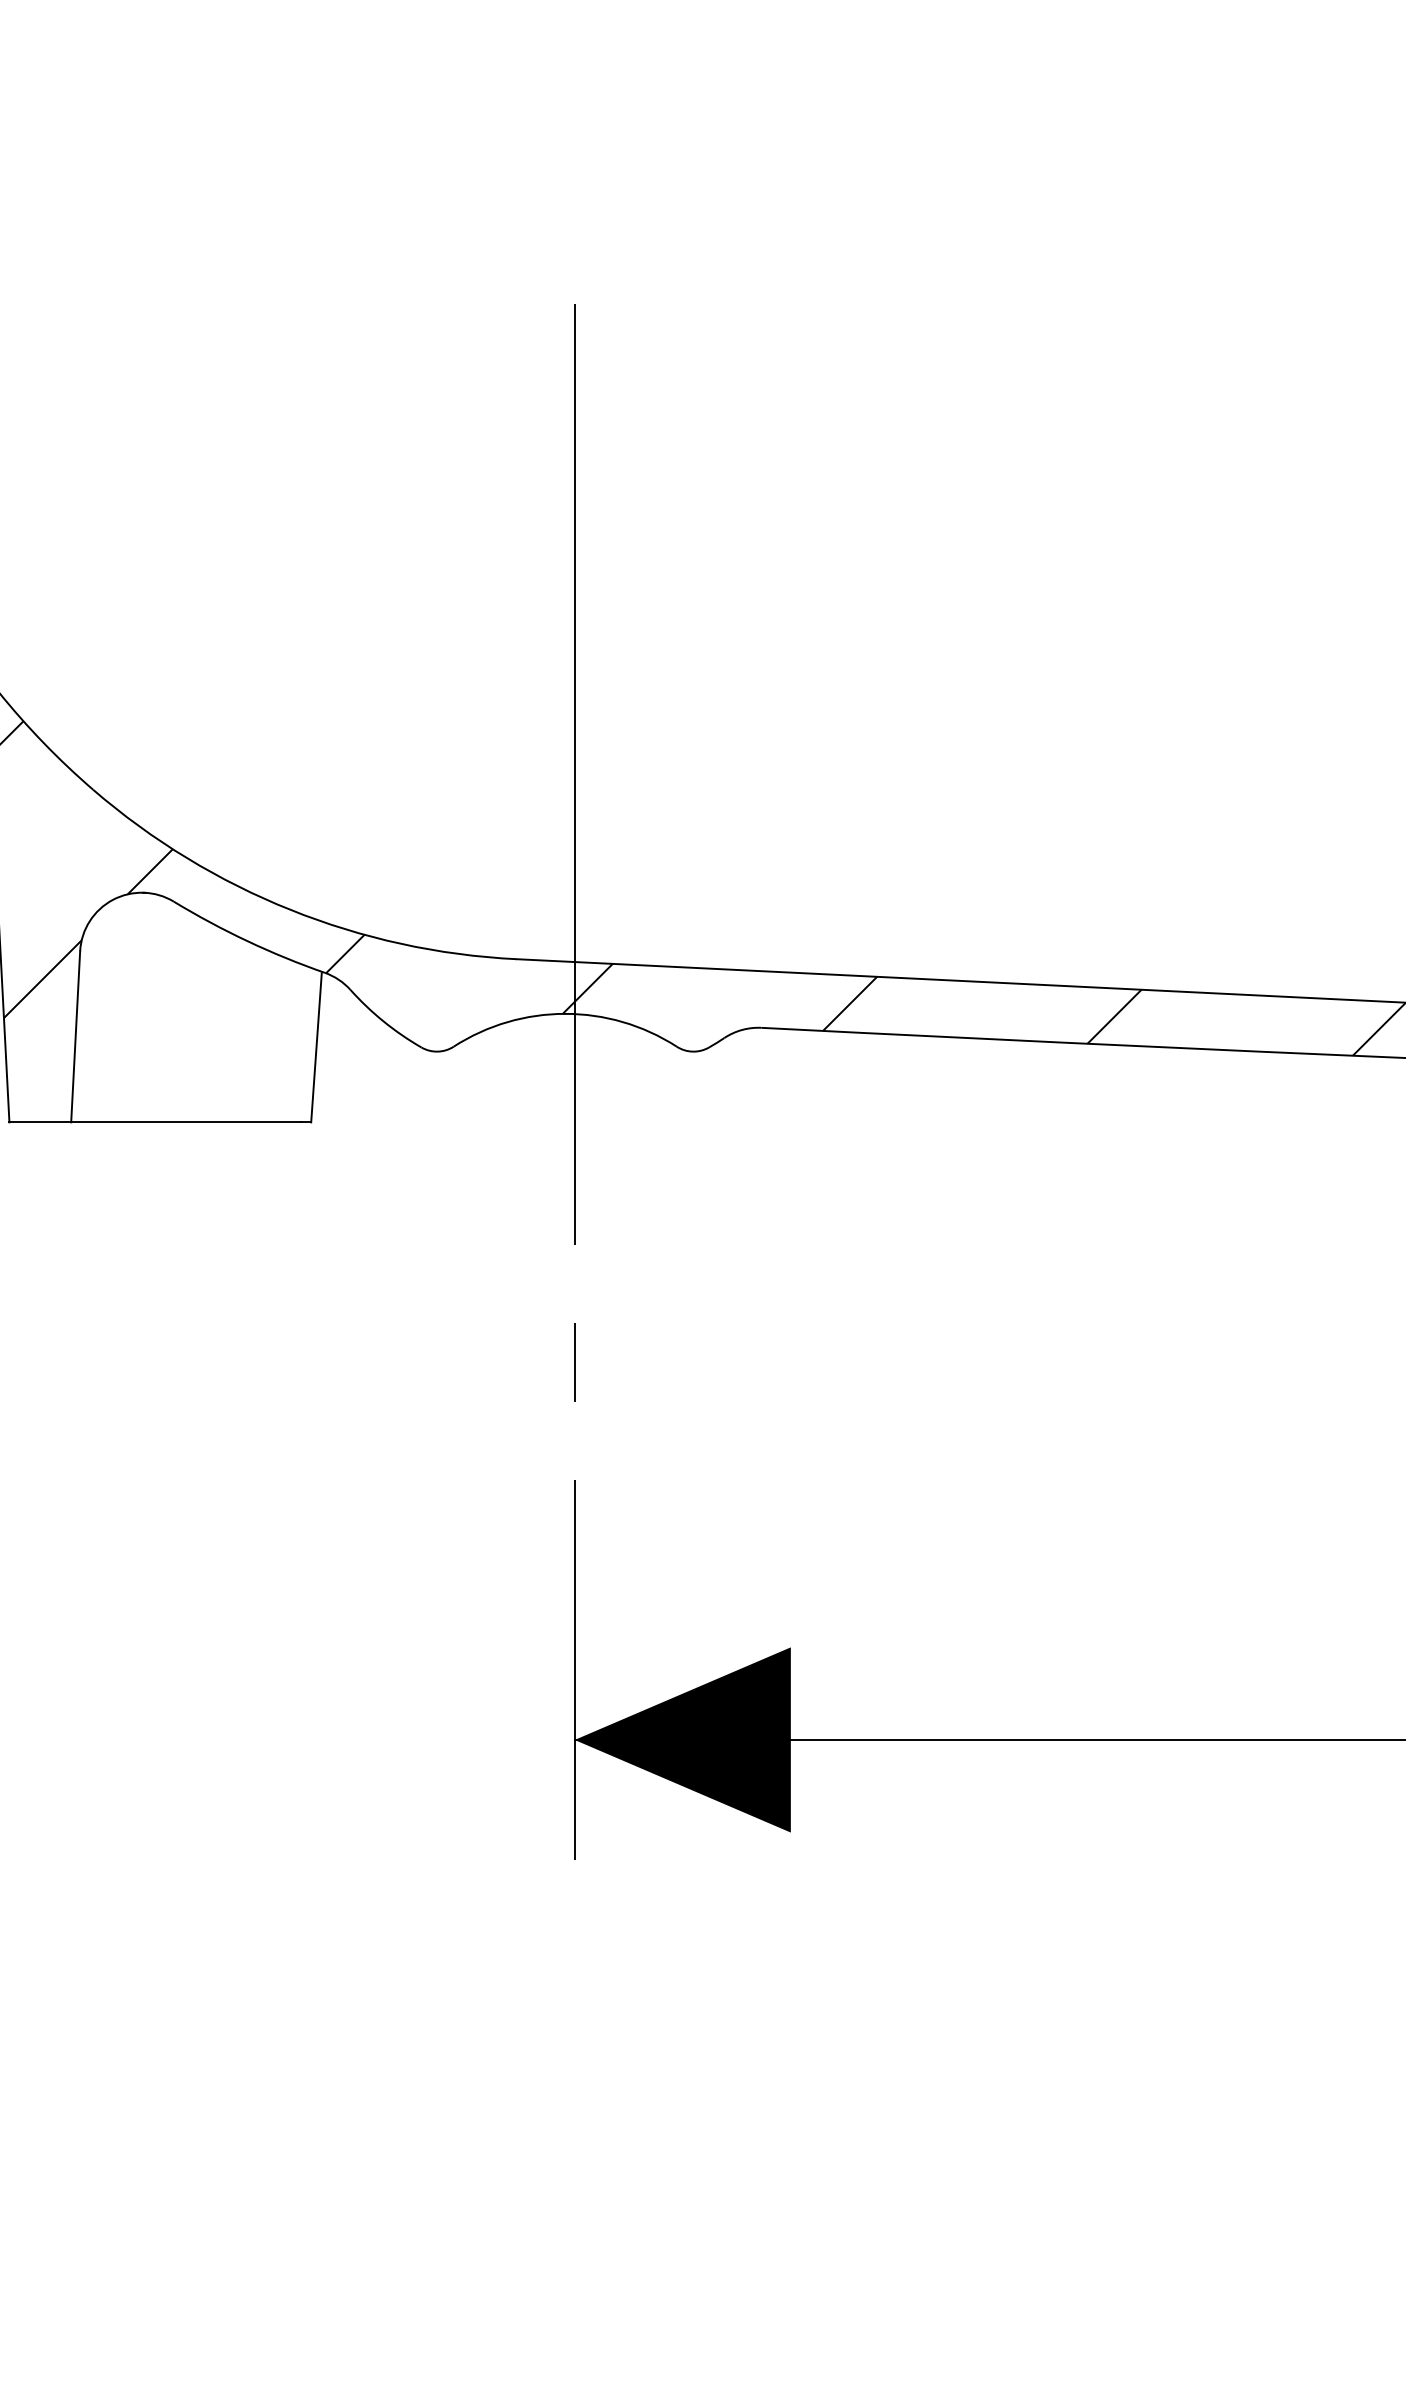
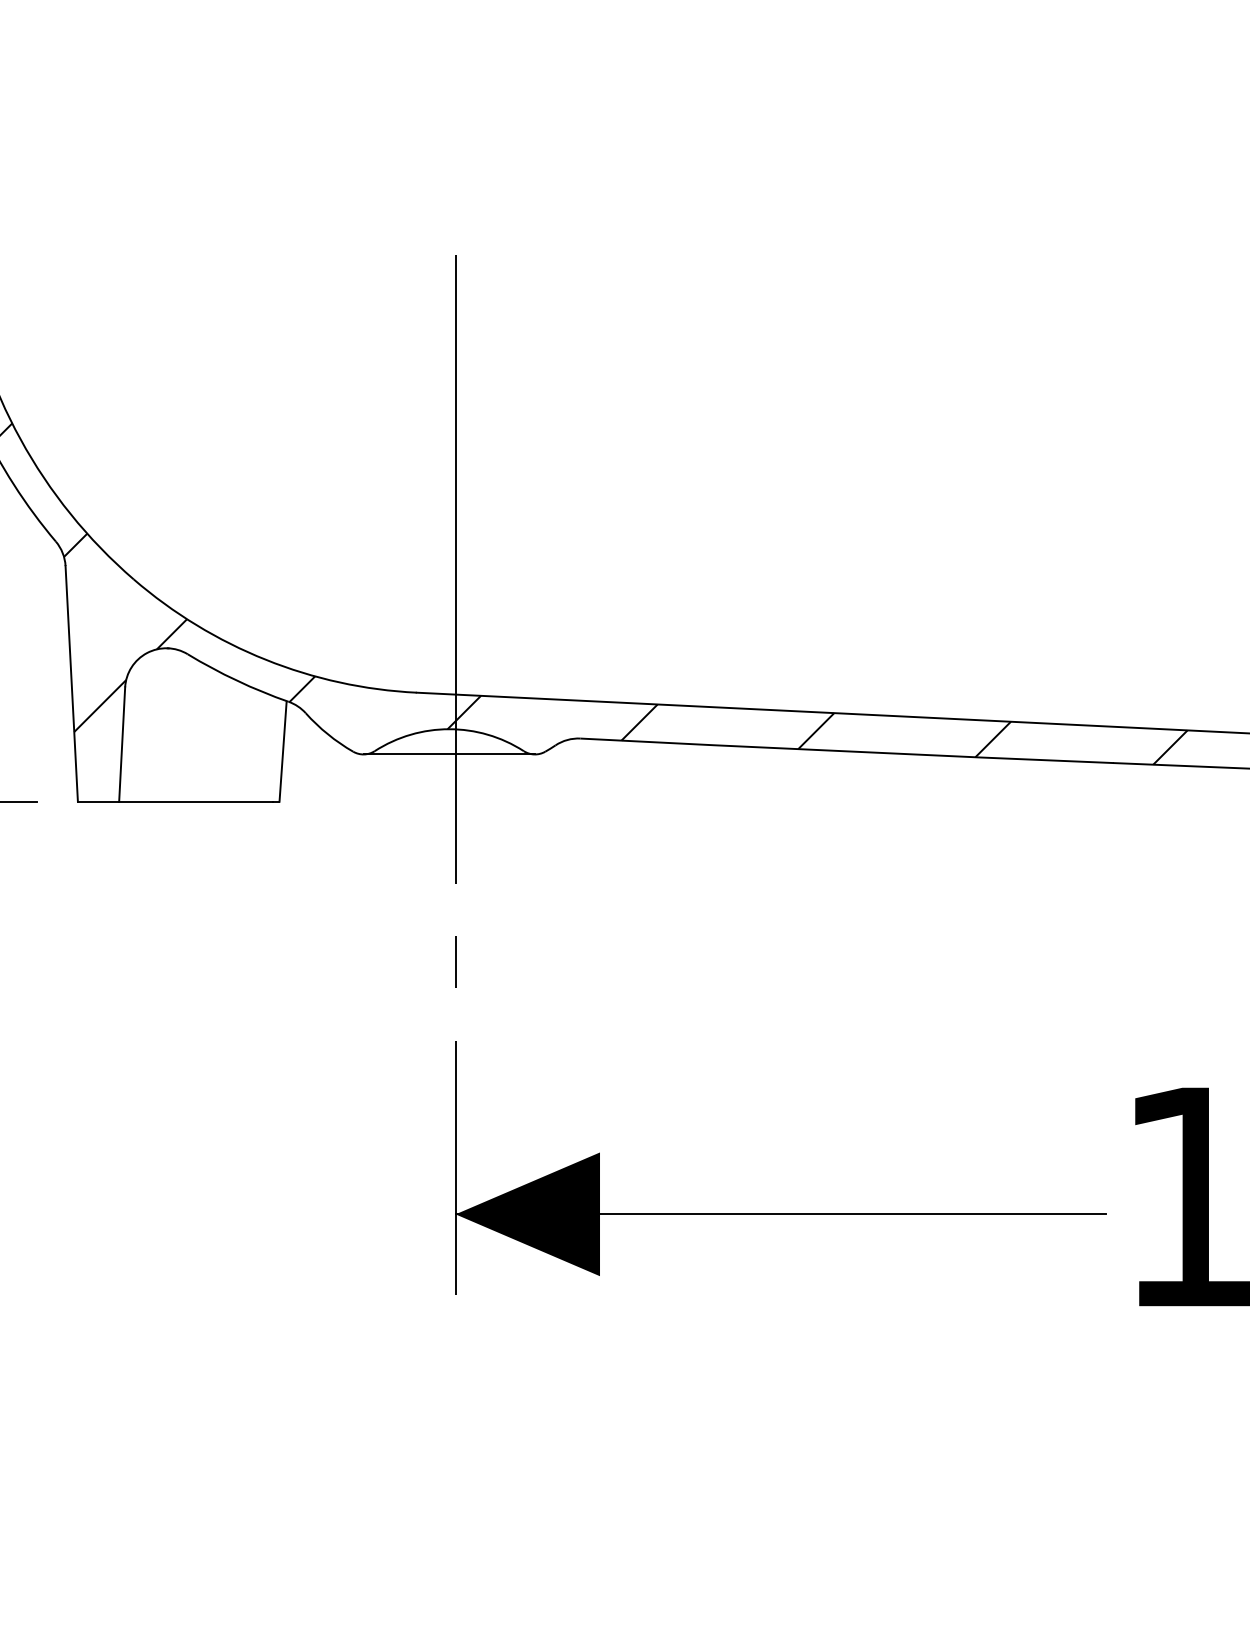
line: (565, 1051) -> (449, 754), added

